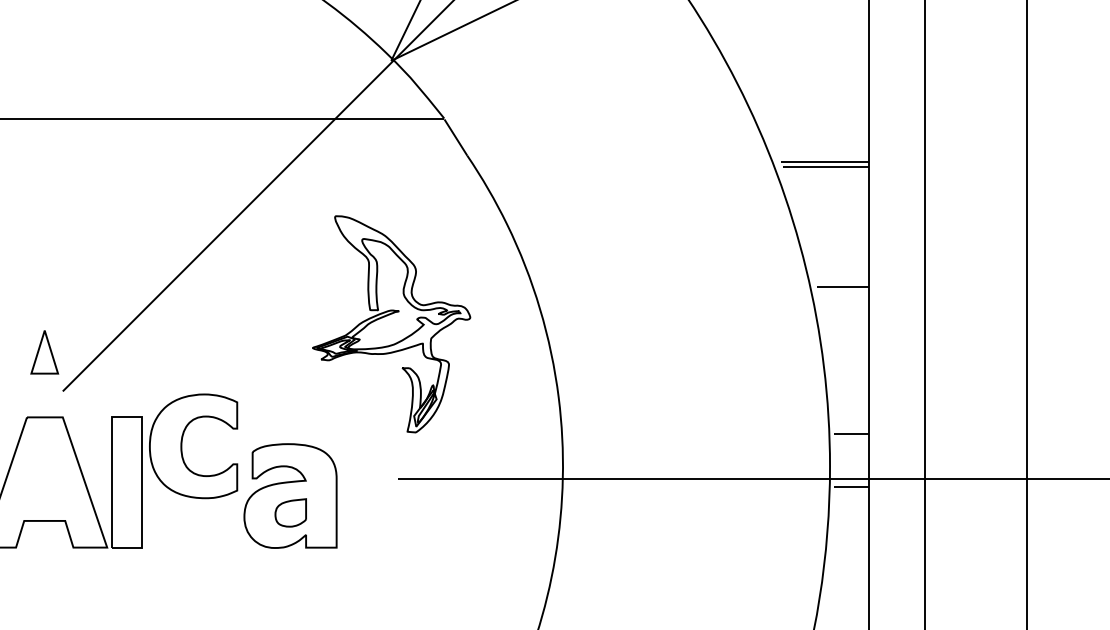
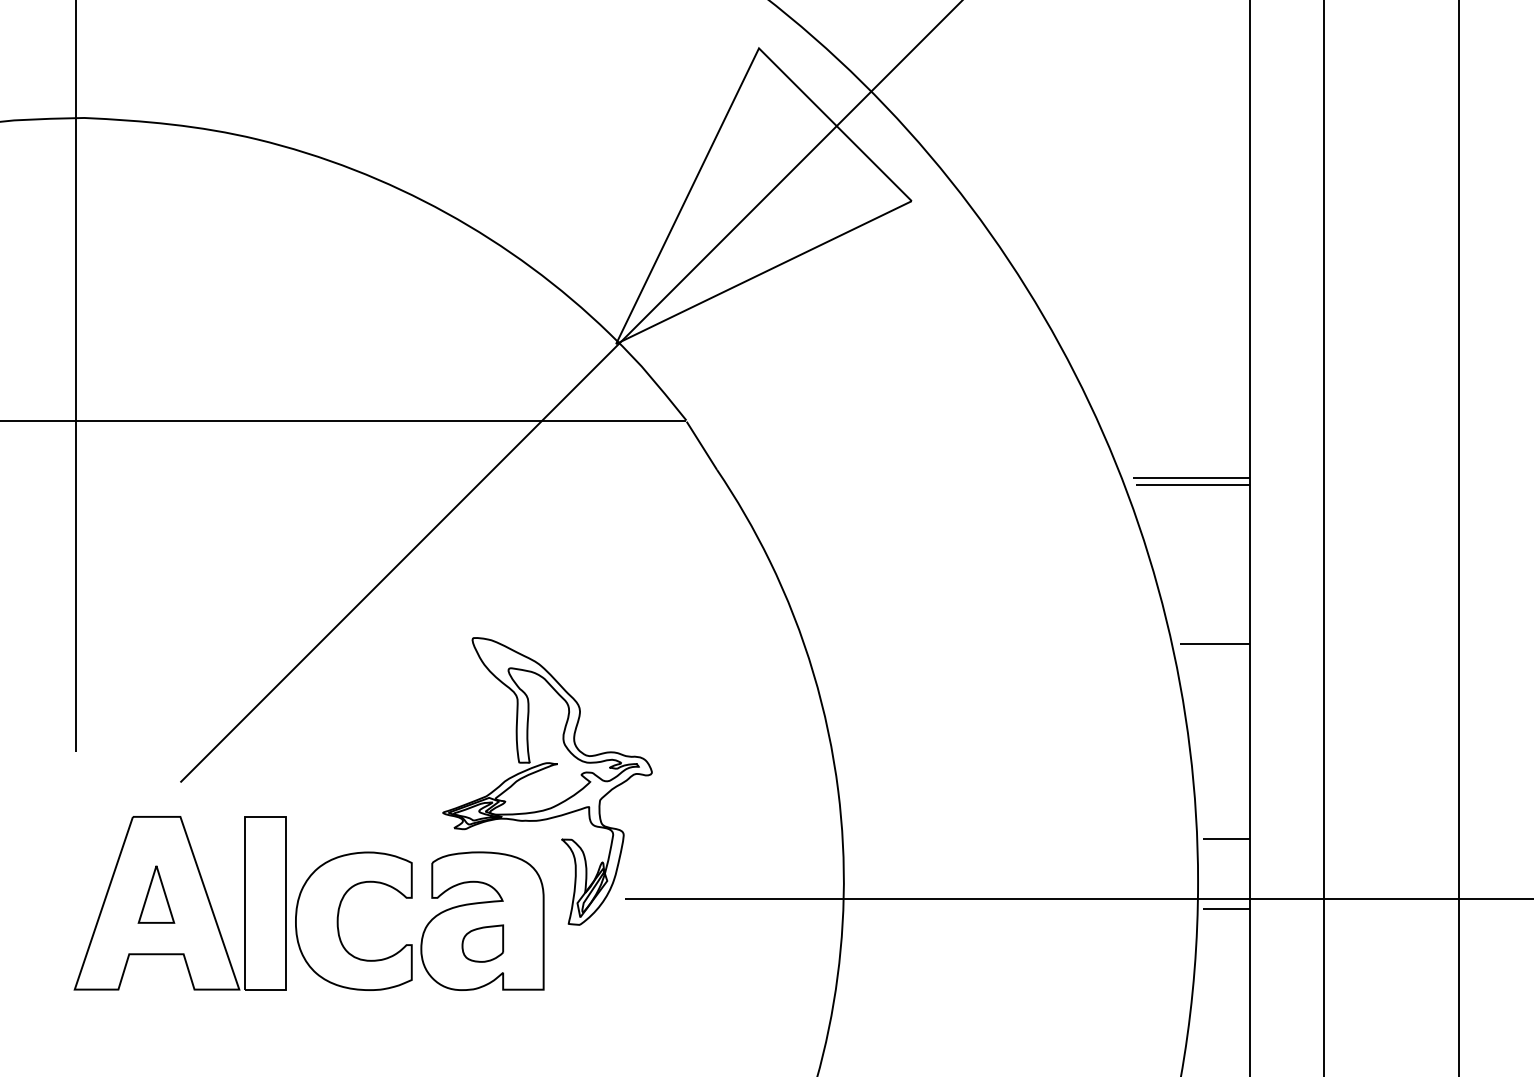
part: (387, 316) -> (542, 770), moved
part: (44, 352) -> (156, 894), moved
part: (181, 445) -> (338, 920), moved

